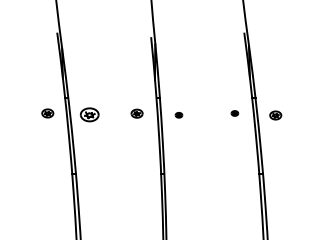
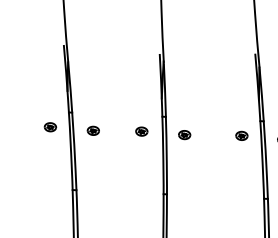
part: (234, 113) -> (241, 135), size x1.67
part: (89, 115) -> (93, 131), size x0.62
part: (178, 115) -> (184, 135), size x1.67

